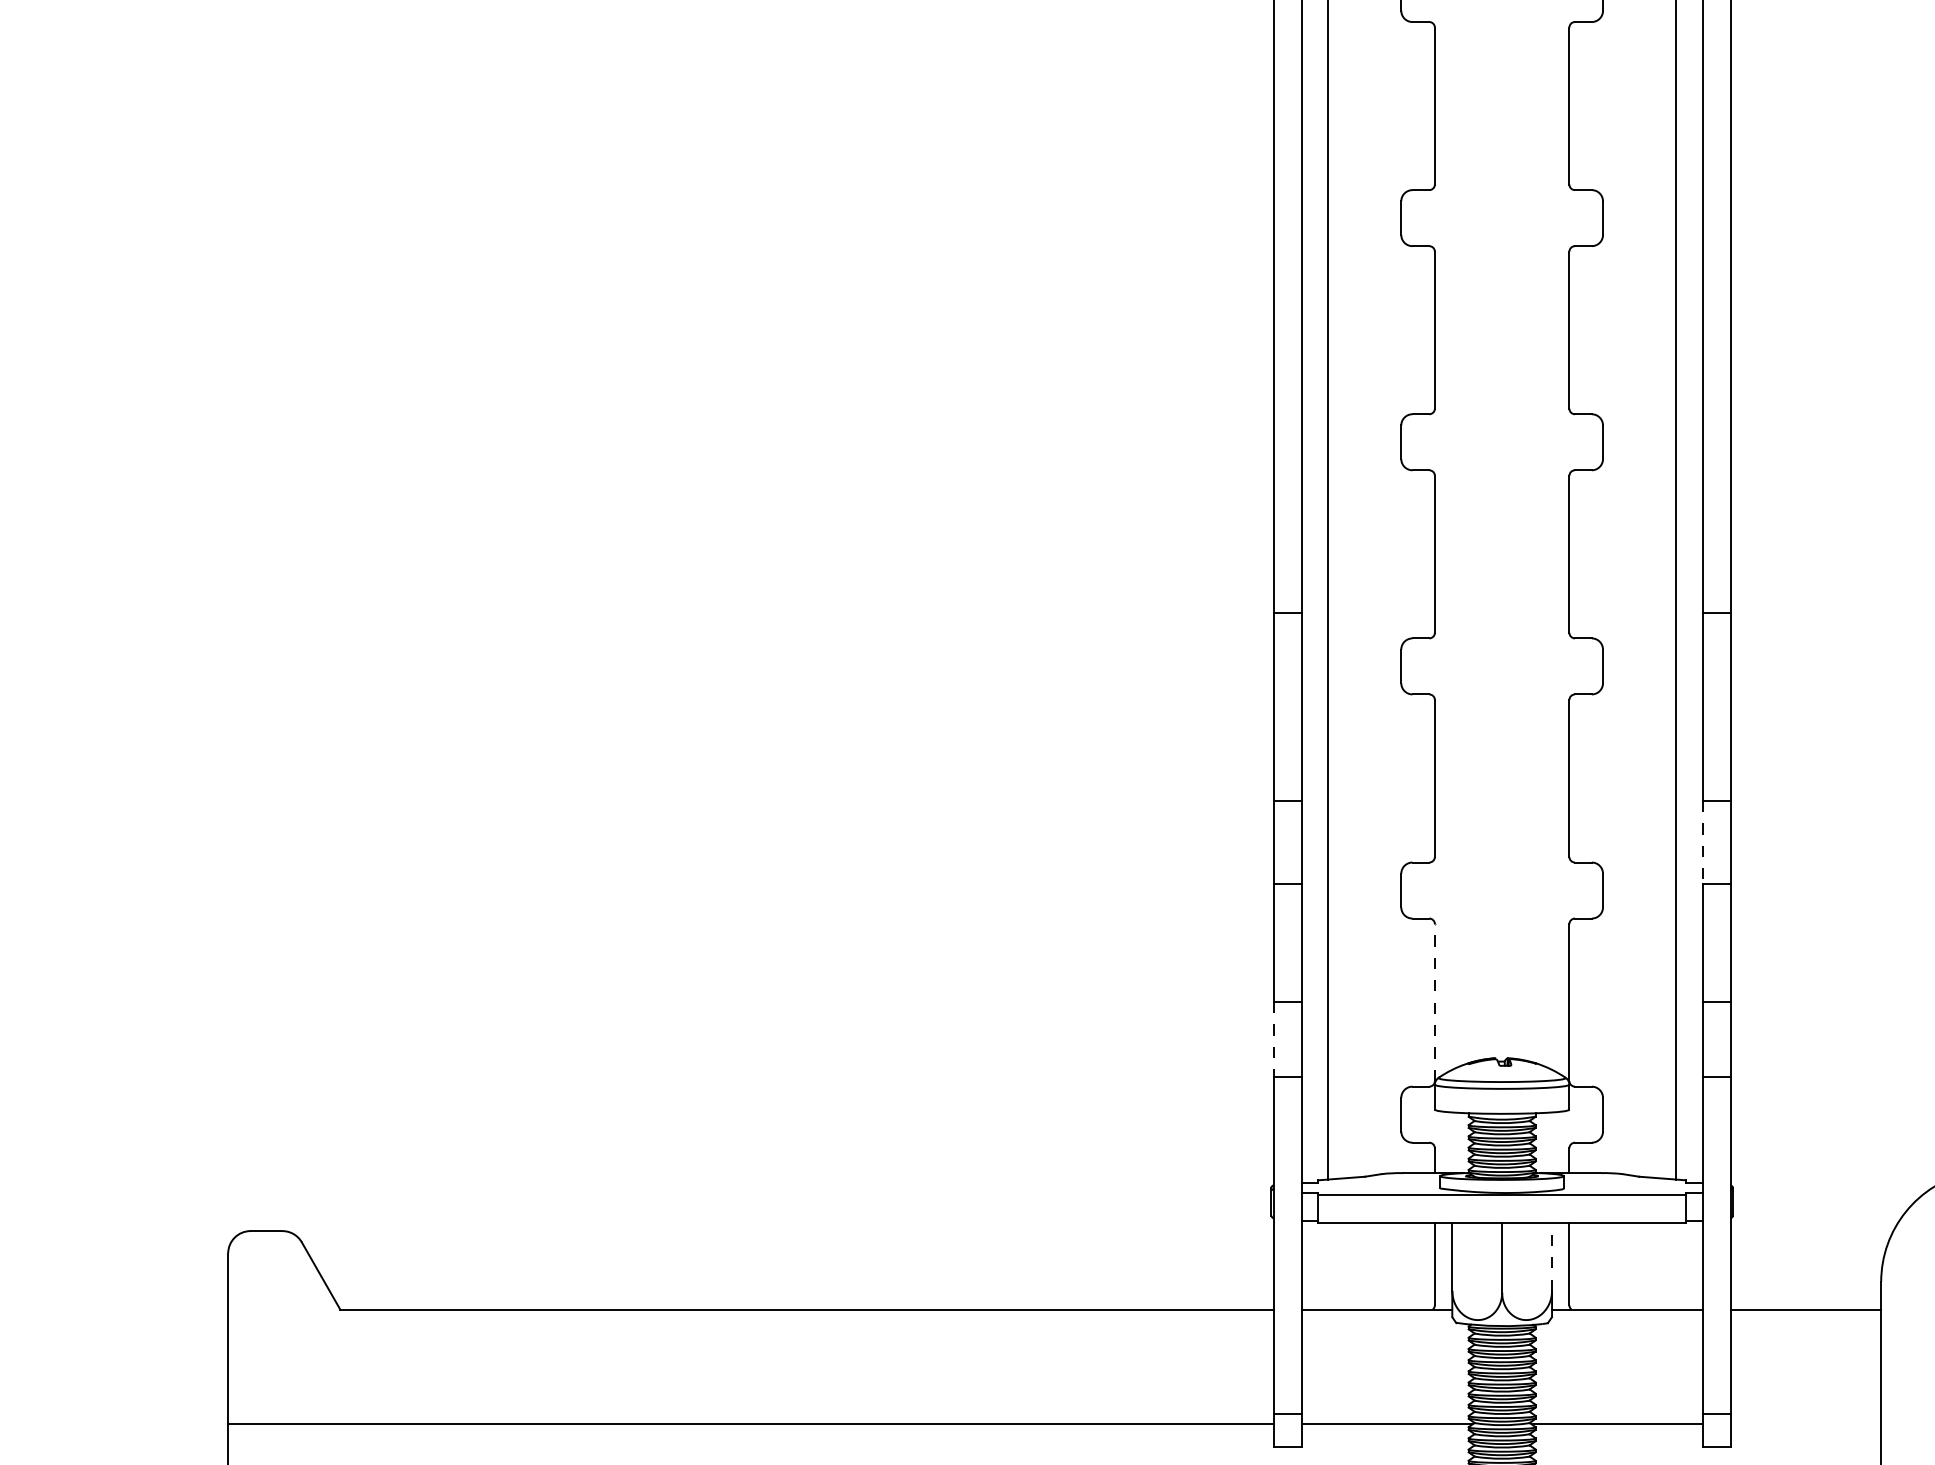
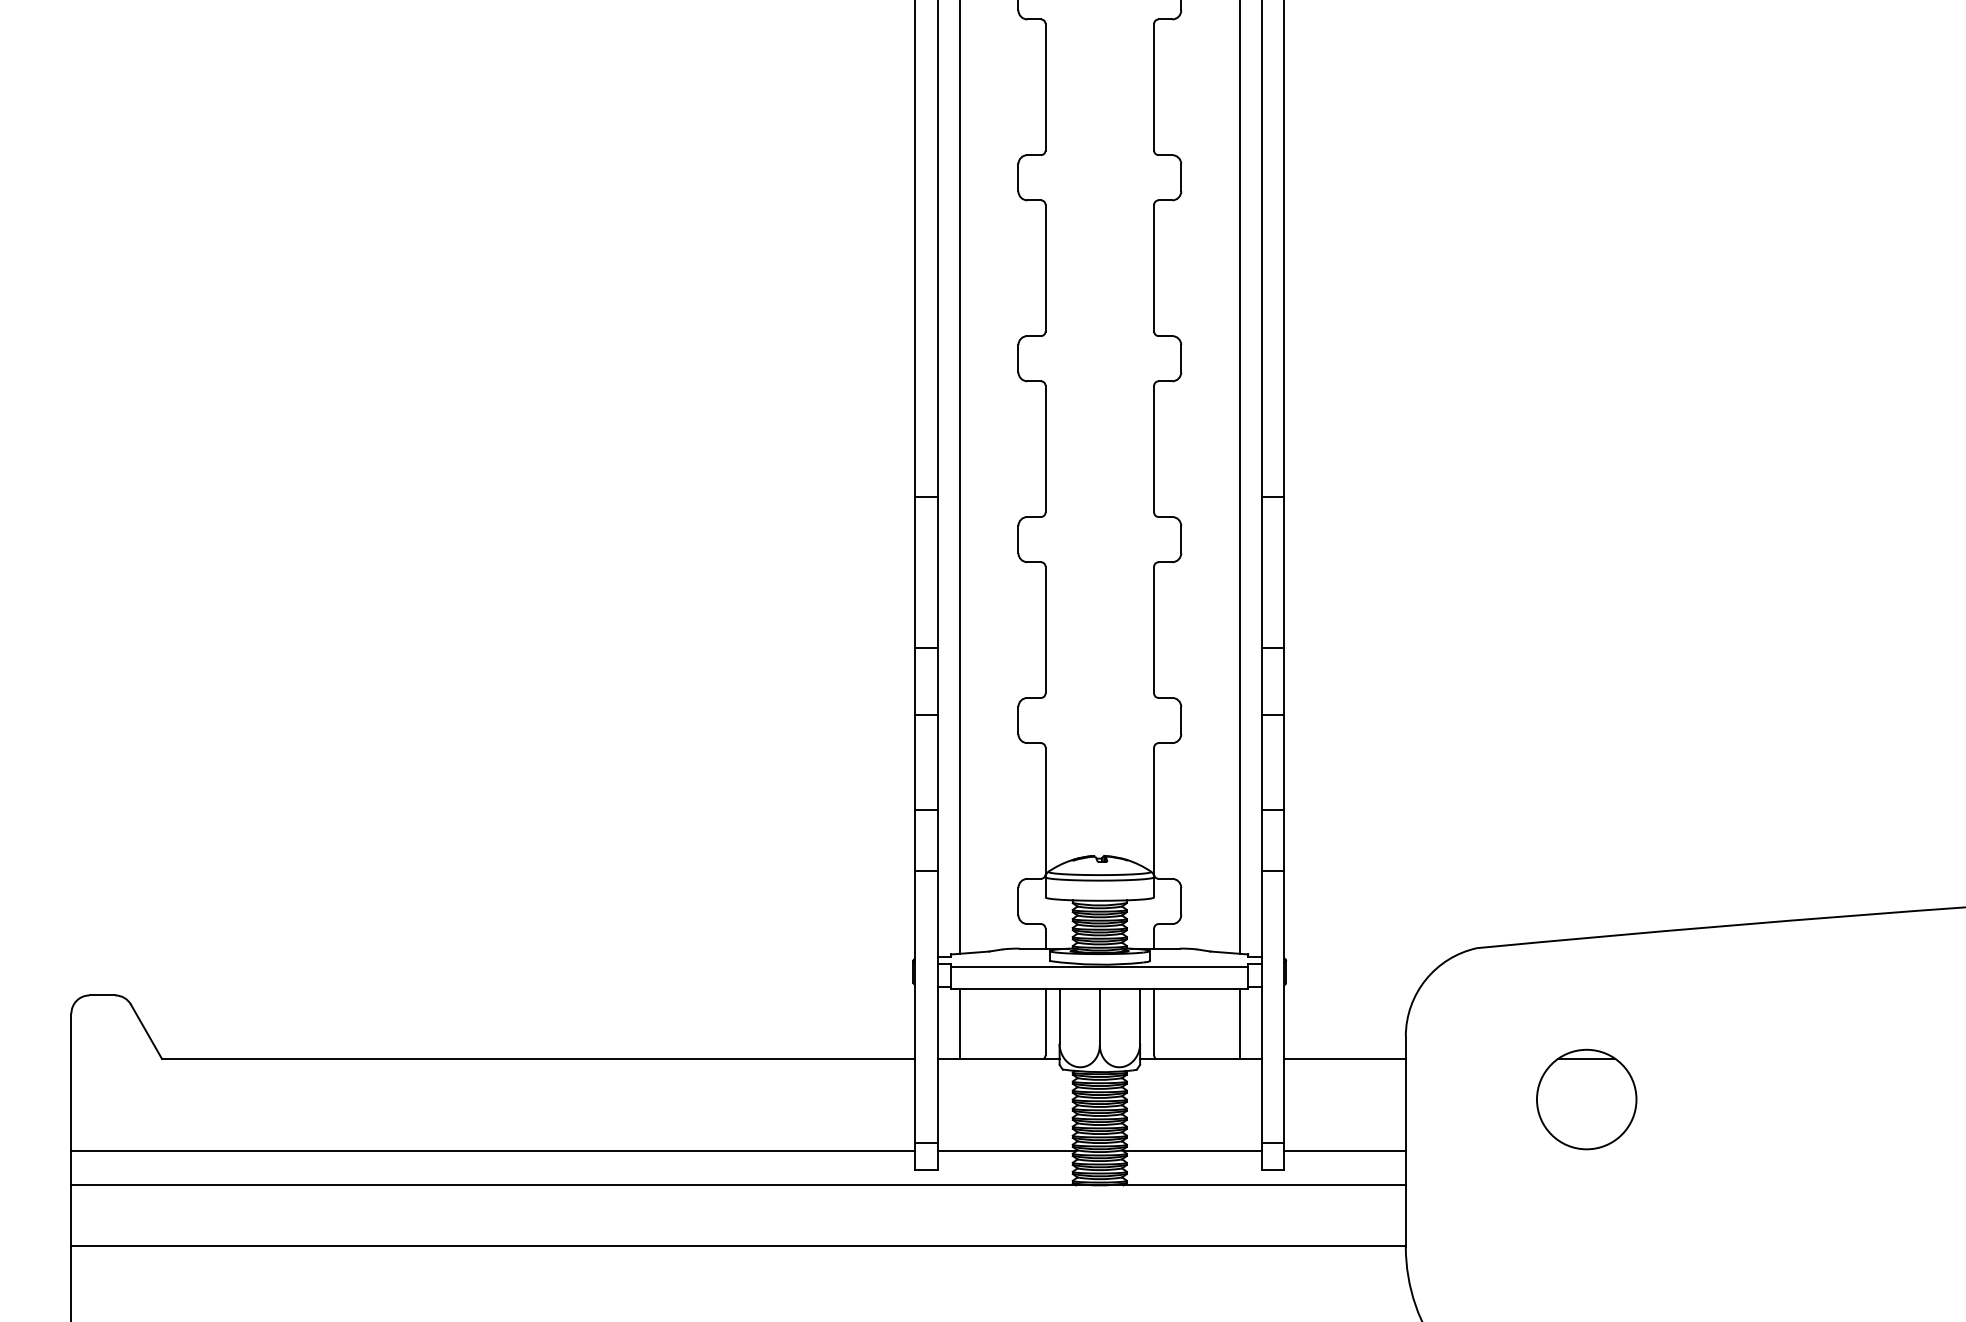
line: (1702, 843) -> (1261, 682), dashed -> solid
line: (1434, 1001) -> (1045, 810), dashed -> solid
line: (1273, 1040) -> (915, 841), dashed -> solid
line: (1552, 1255) -> (1140, 1015), dashed -> solid
line: (1328, 1265) -> (959, 1023), added
line: (1676, 1265) -> (1240, 1023), added
line: (1805, 1424) -> (1344, 1151), added

